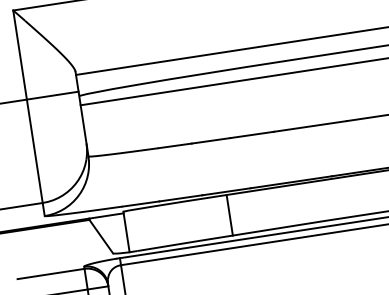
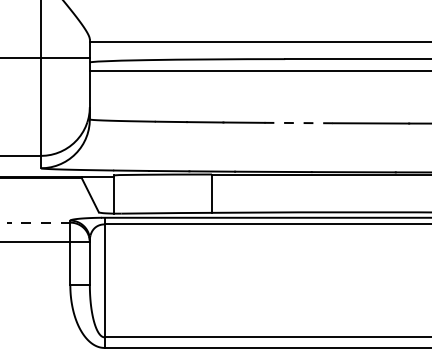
line: (311, 126) -> (299, 123), solid -> dashed
line: (50, 273) -> (38, 222), solid -> dashed

